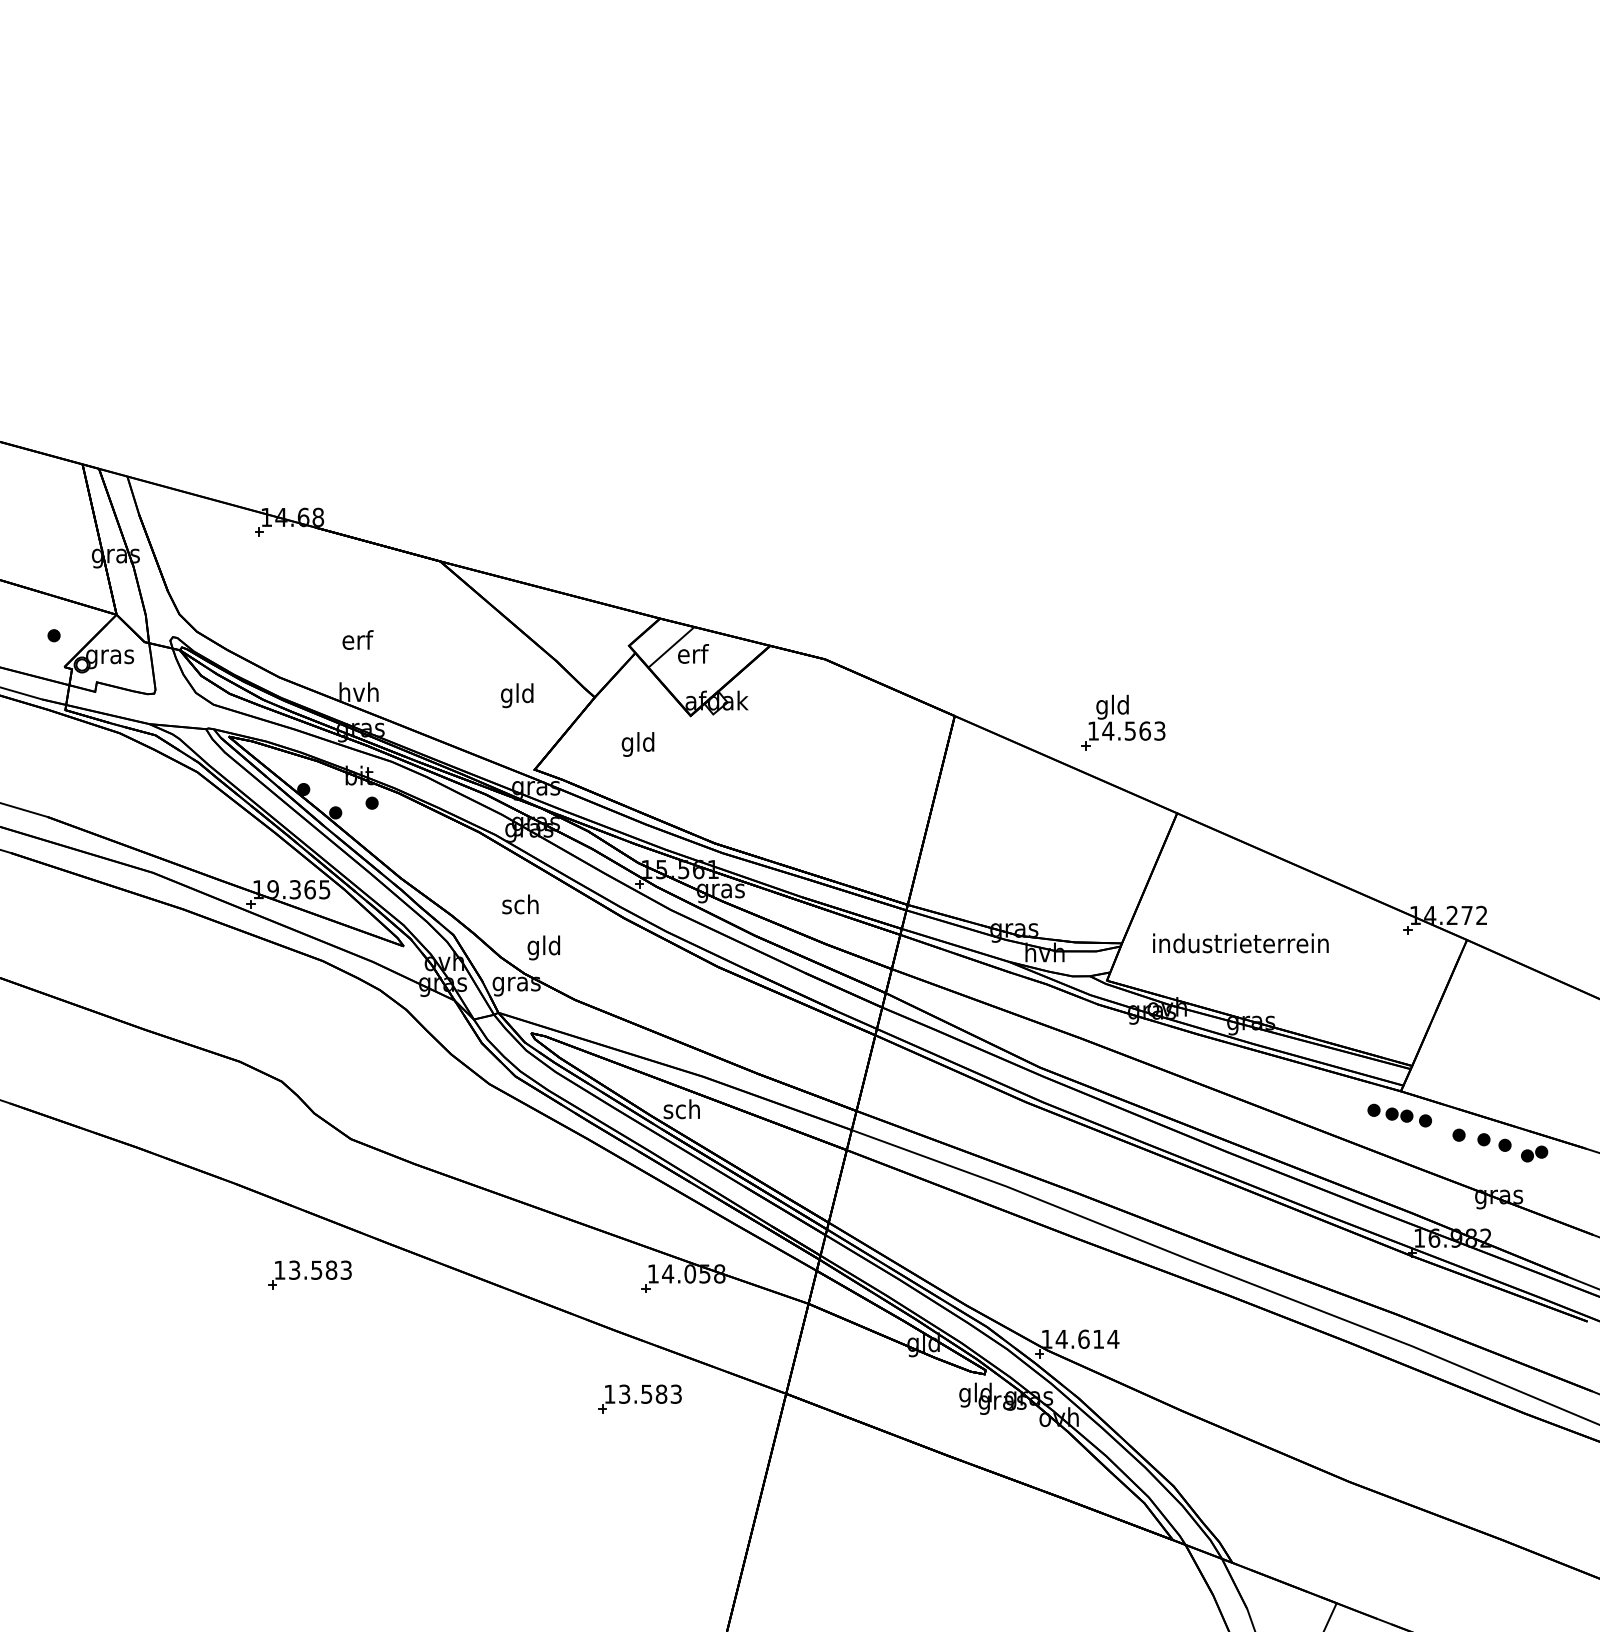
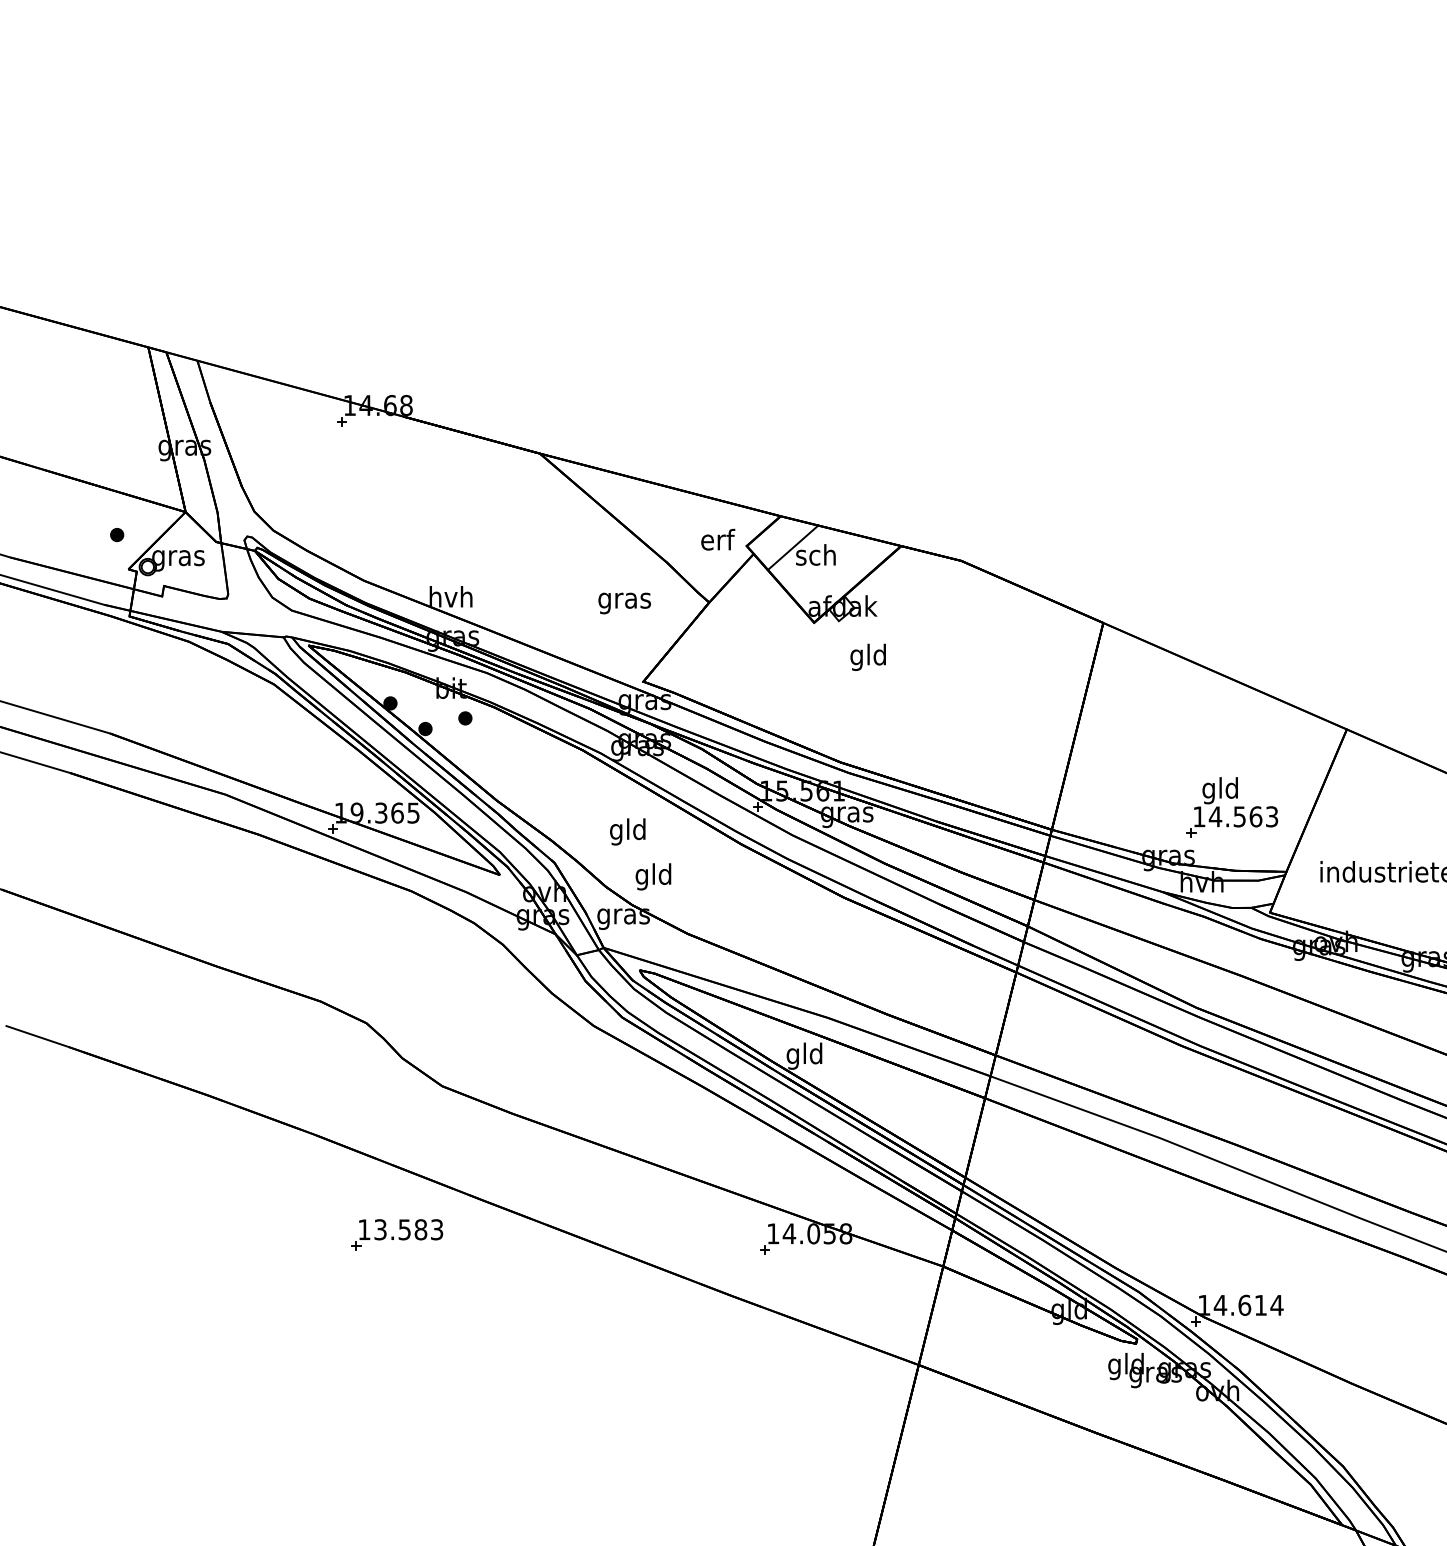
text: (357, 639) -> (717, 539), moved
text: (692, 653) -> (816, 554), erf -> sch
text: (517, 695) -> (624, 600), gld -> gras
part: (1123, 722) -> (1232, 807), moved
text: (637, 744) -> (867, 657), moved
text: (520, 906) -> (627, 831), sch -> gld
text: (681, 1111) -> (804, 1055), sch -> gld
part: (639, 1398) -> (758, 1370), removed

